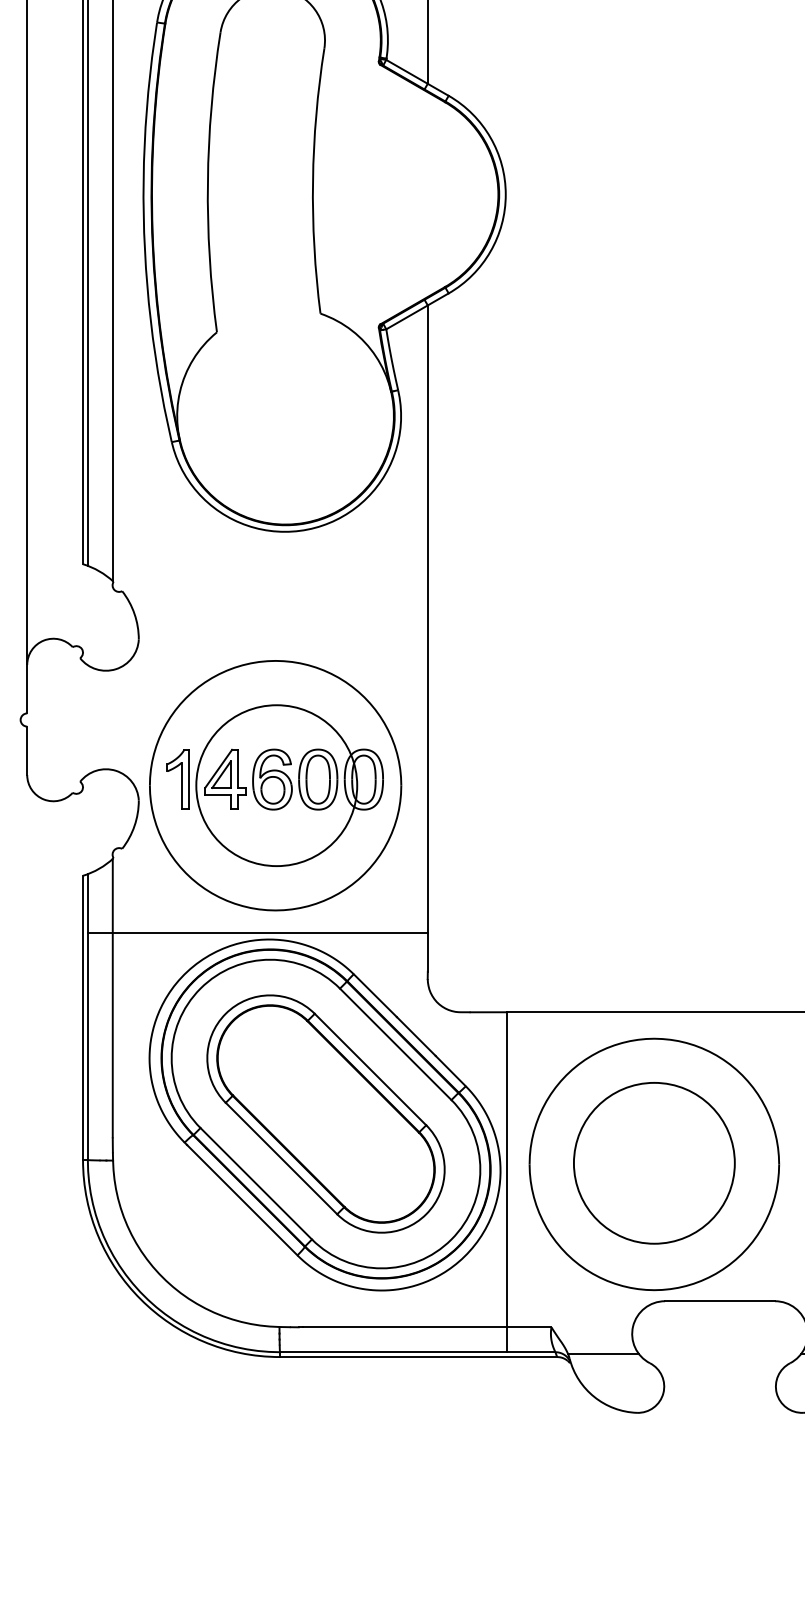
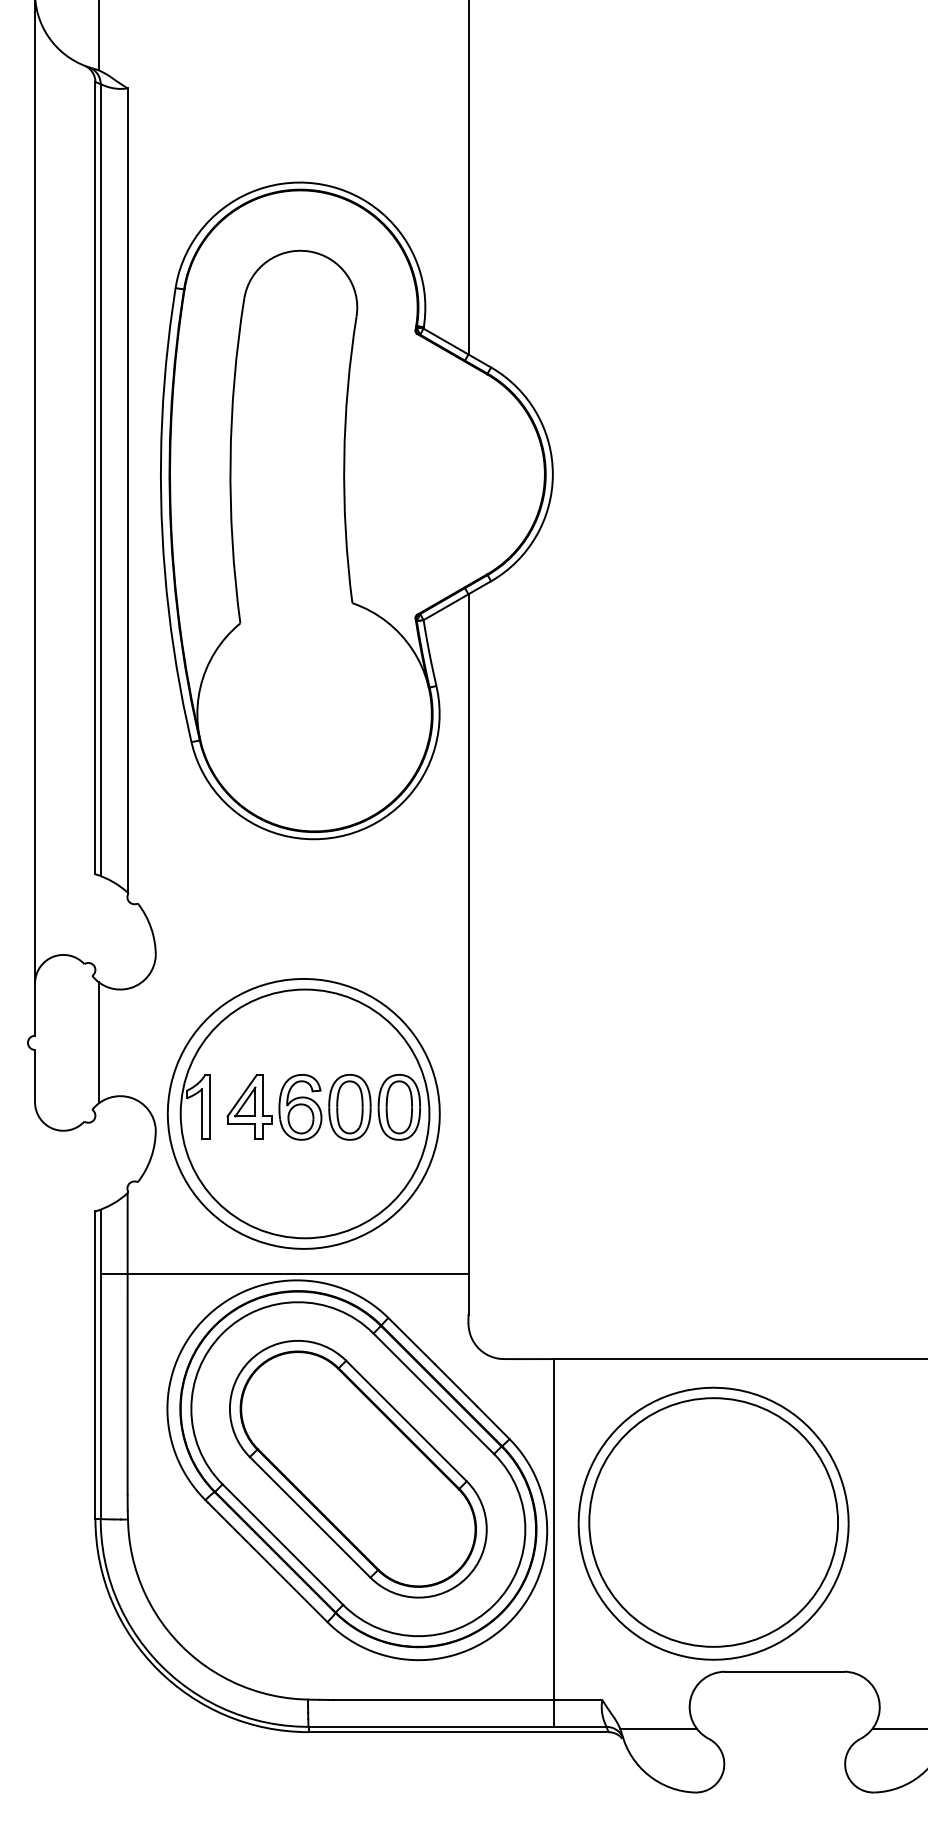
line: (86, 719) -> (99, 1042), added
circle: (276, 785) -> (304, 1113), size x1.43
circle: (654, 1163) -> (713, 1522), size x1.43

